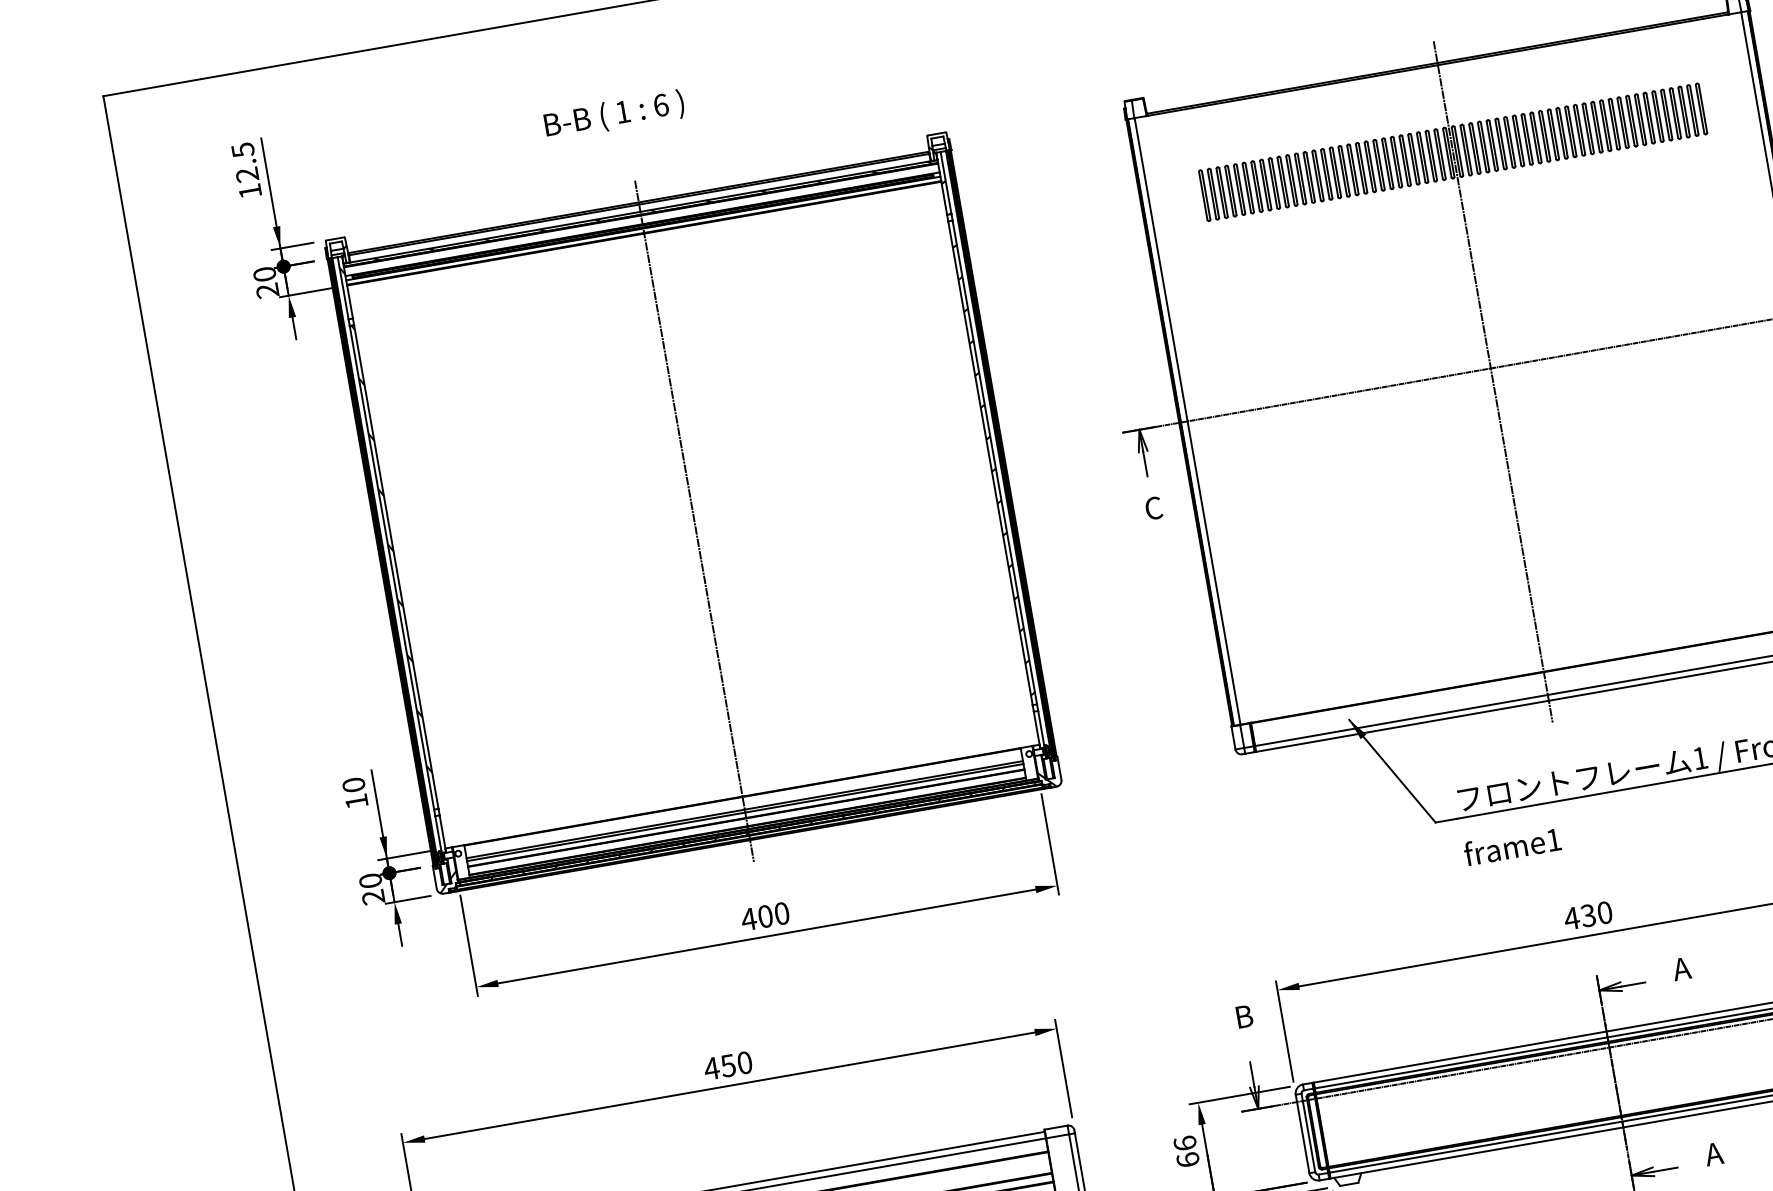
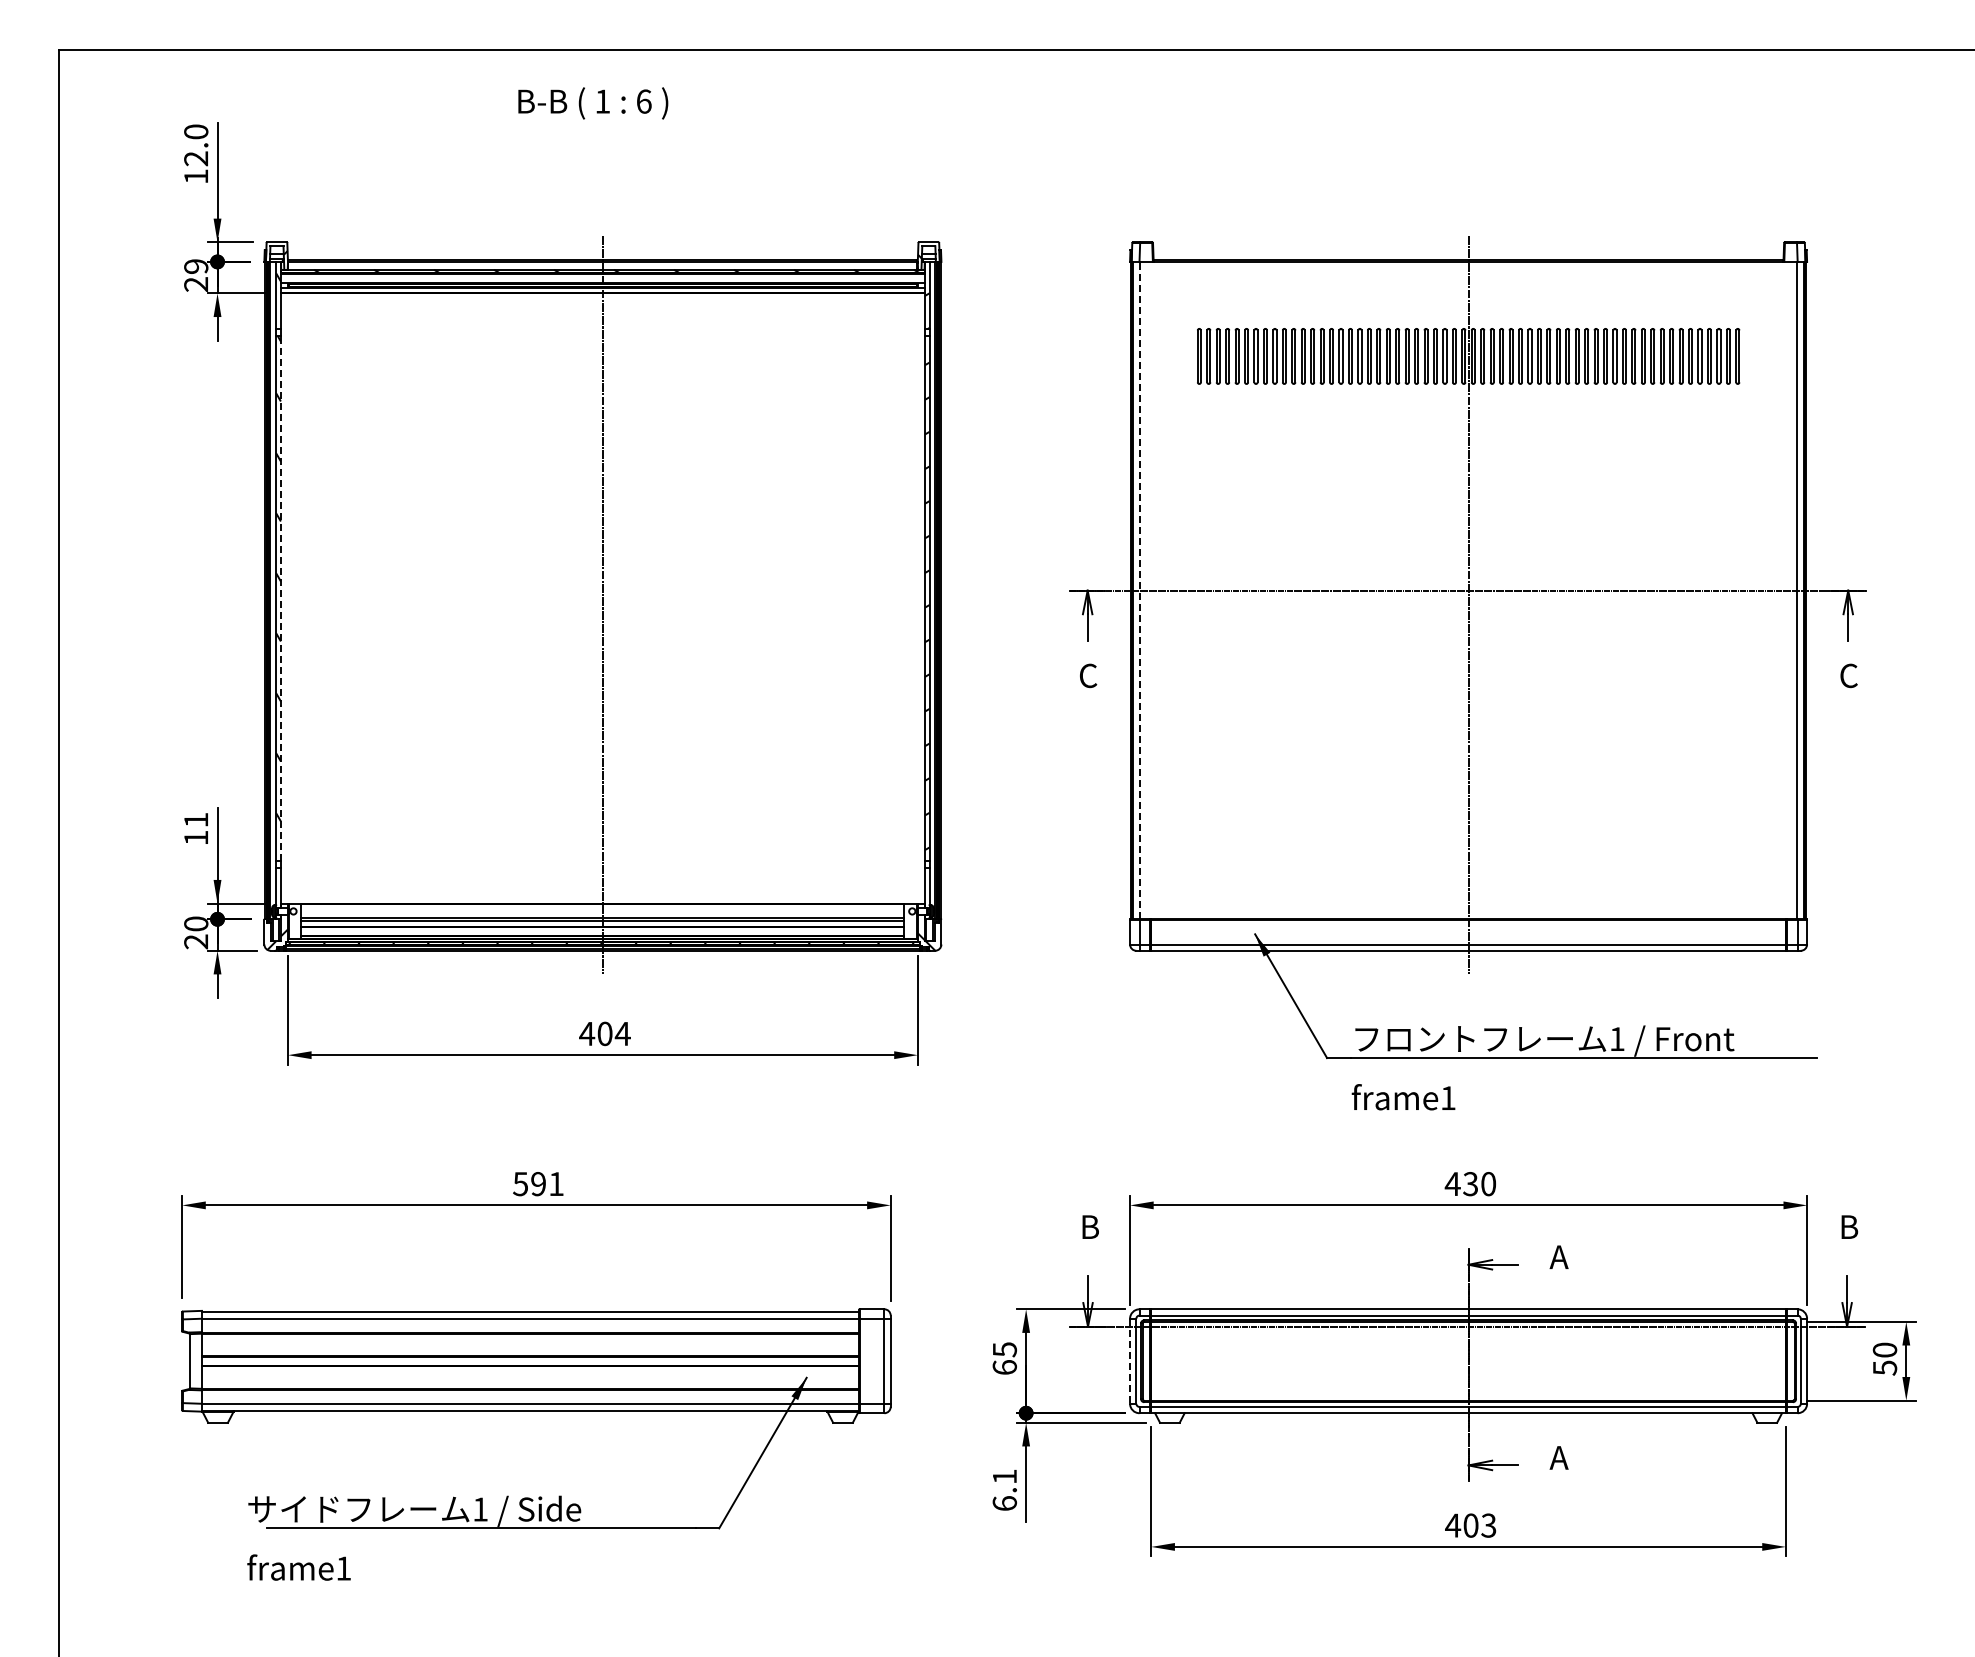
text: (614, 115) -> (593, 103), moved
text: (243, 149) -> (196, 131), 12.5 -> 12.0
text: (264, 274) -> (196, 266), 20 -> 29
line: (1187, 421) -> (1139, 590), solid -> dashed
line: (395, 567) -> (280, 598), solid -> dashed
text: (354, 784) -> (196, 819), 10 -> 11
text: (781, 913) -> (622, 1033), 400 -> 404
text: (727, 1066) -> (537, 1184), 450 -> 591
line: (1303, 1134) -> (1130, 1361), solid -> dashed
text: (1184, 1143) -> (1004, 1349), 66 -> 65

